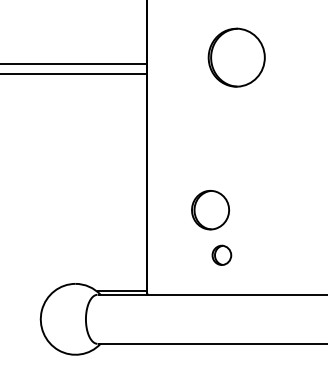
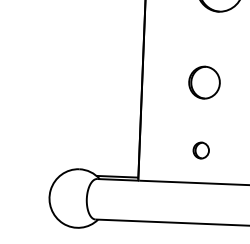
part: (210, 210) -> (204, 82), moved

